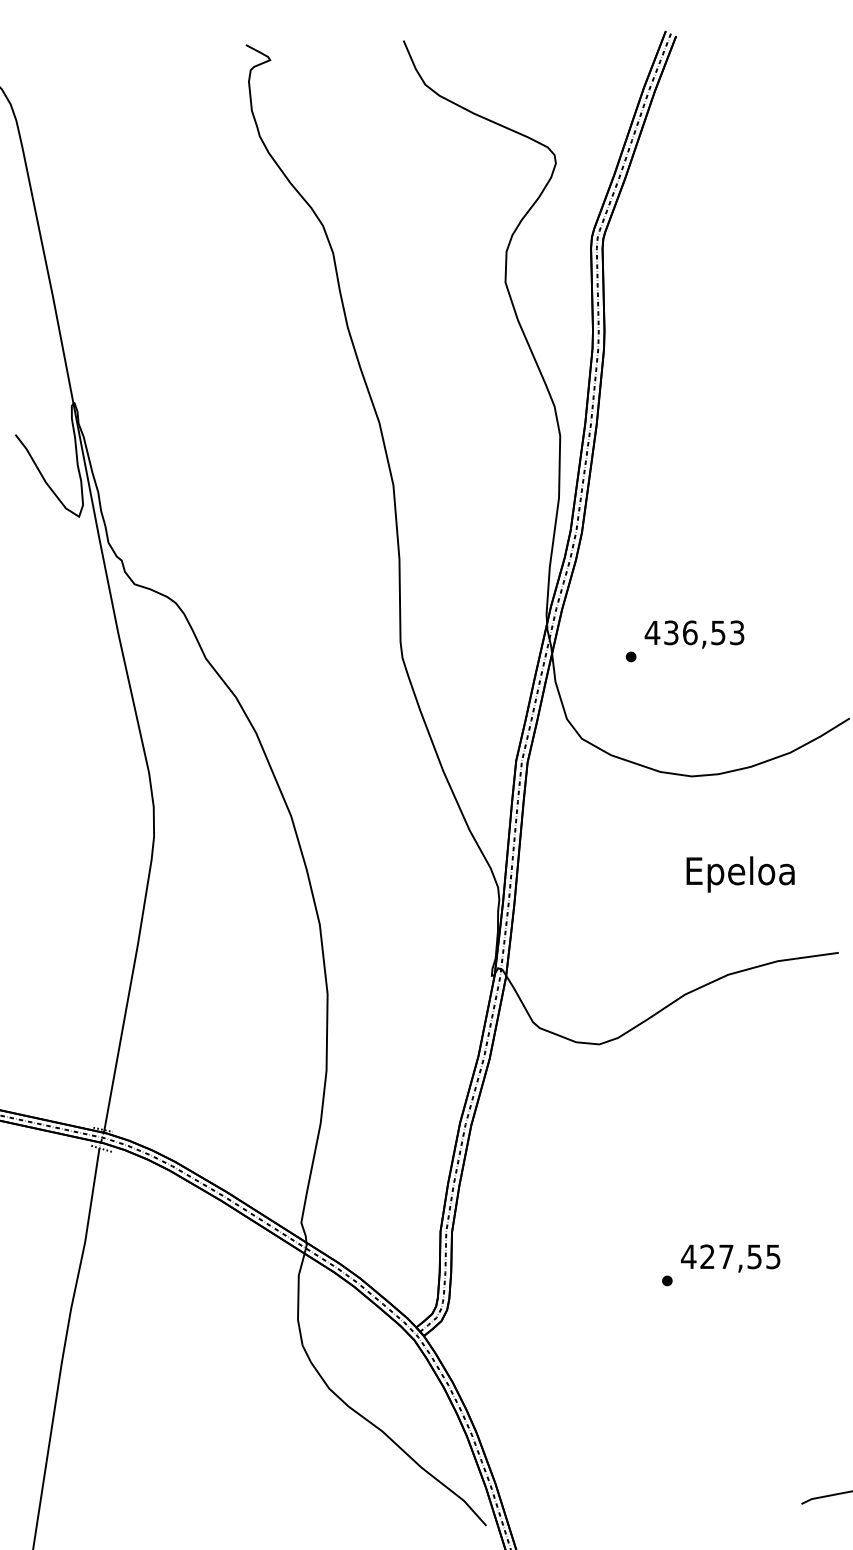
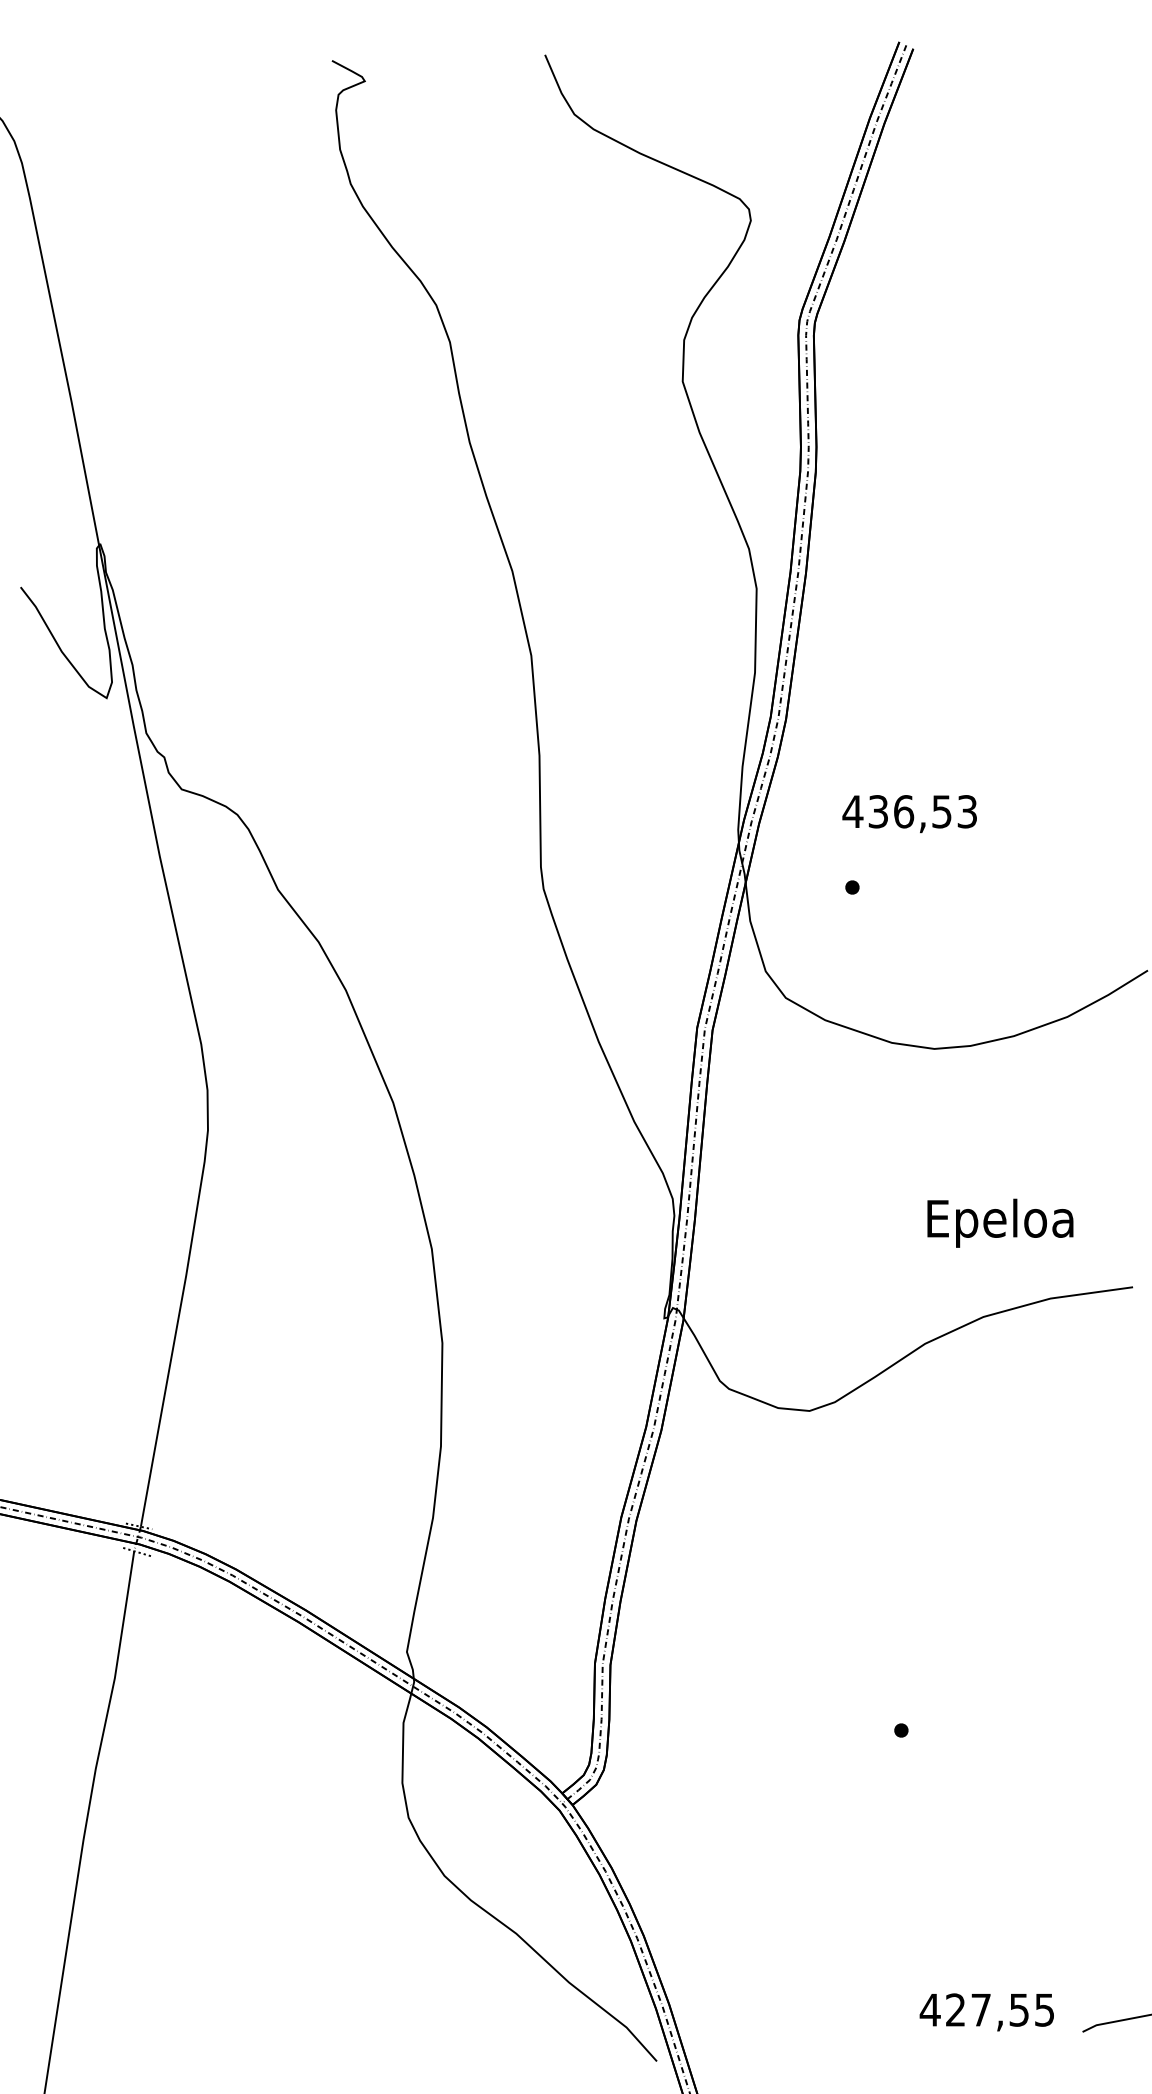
text: (694, 634) -> (909, 813), moved
text: (740, 874) -> (1000, 1223), moved
text: (730, 1258) -> (986, 2012), moved

